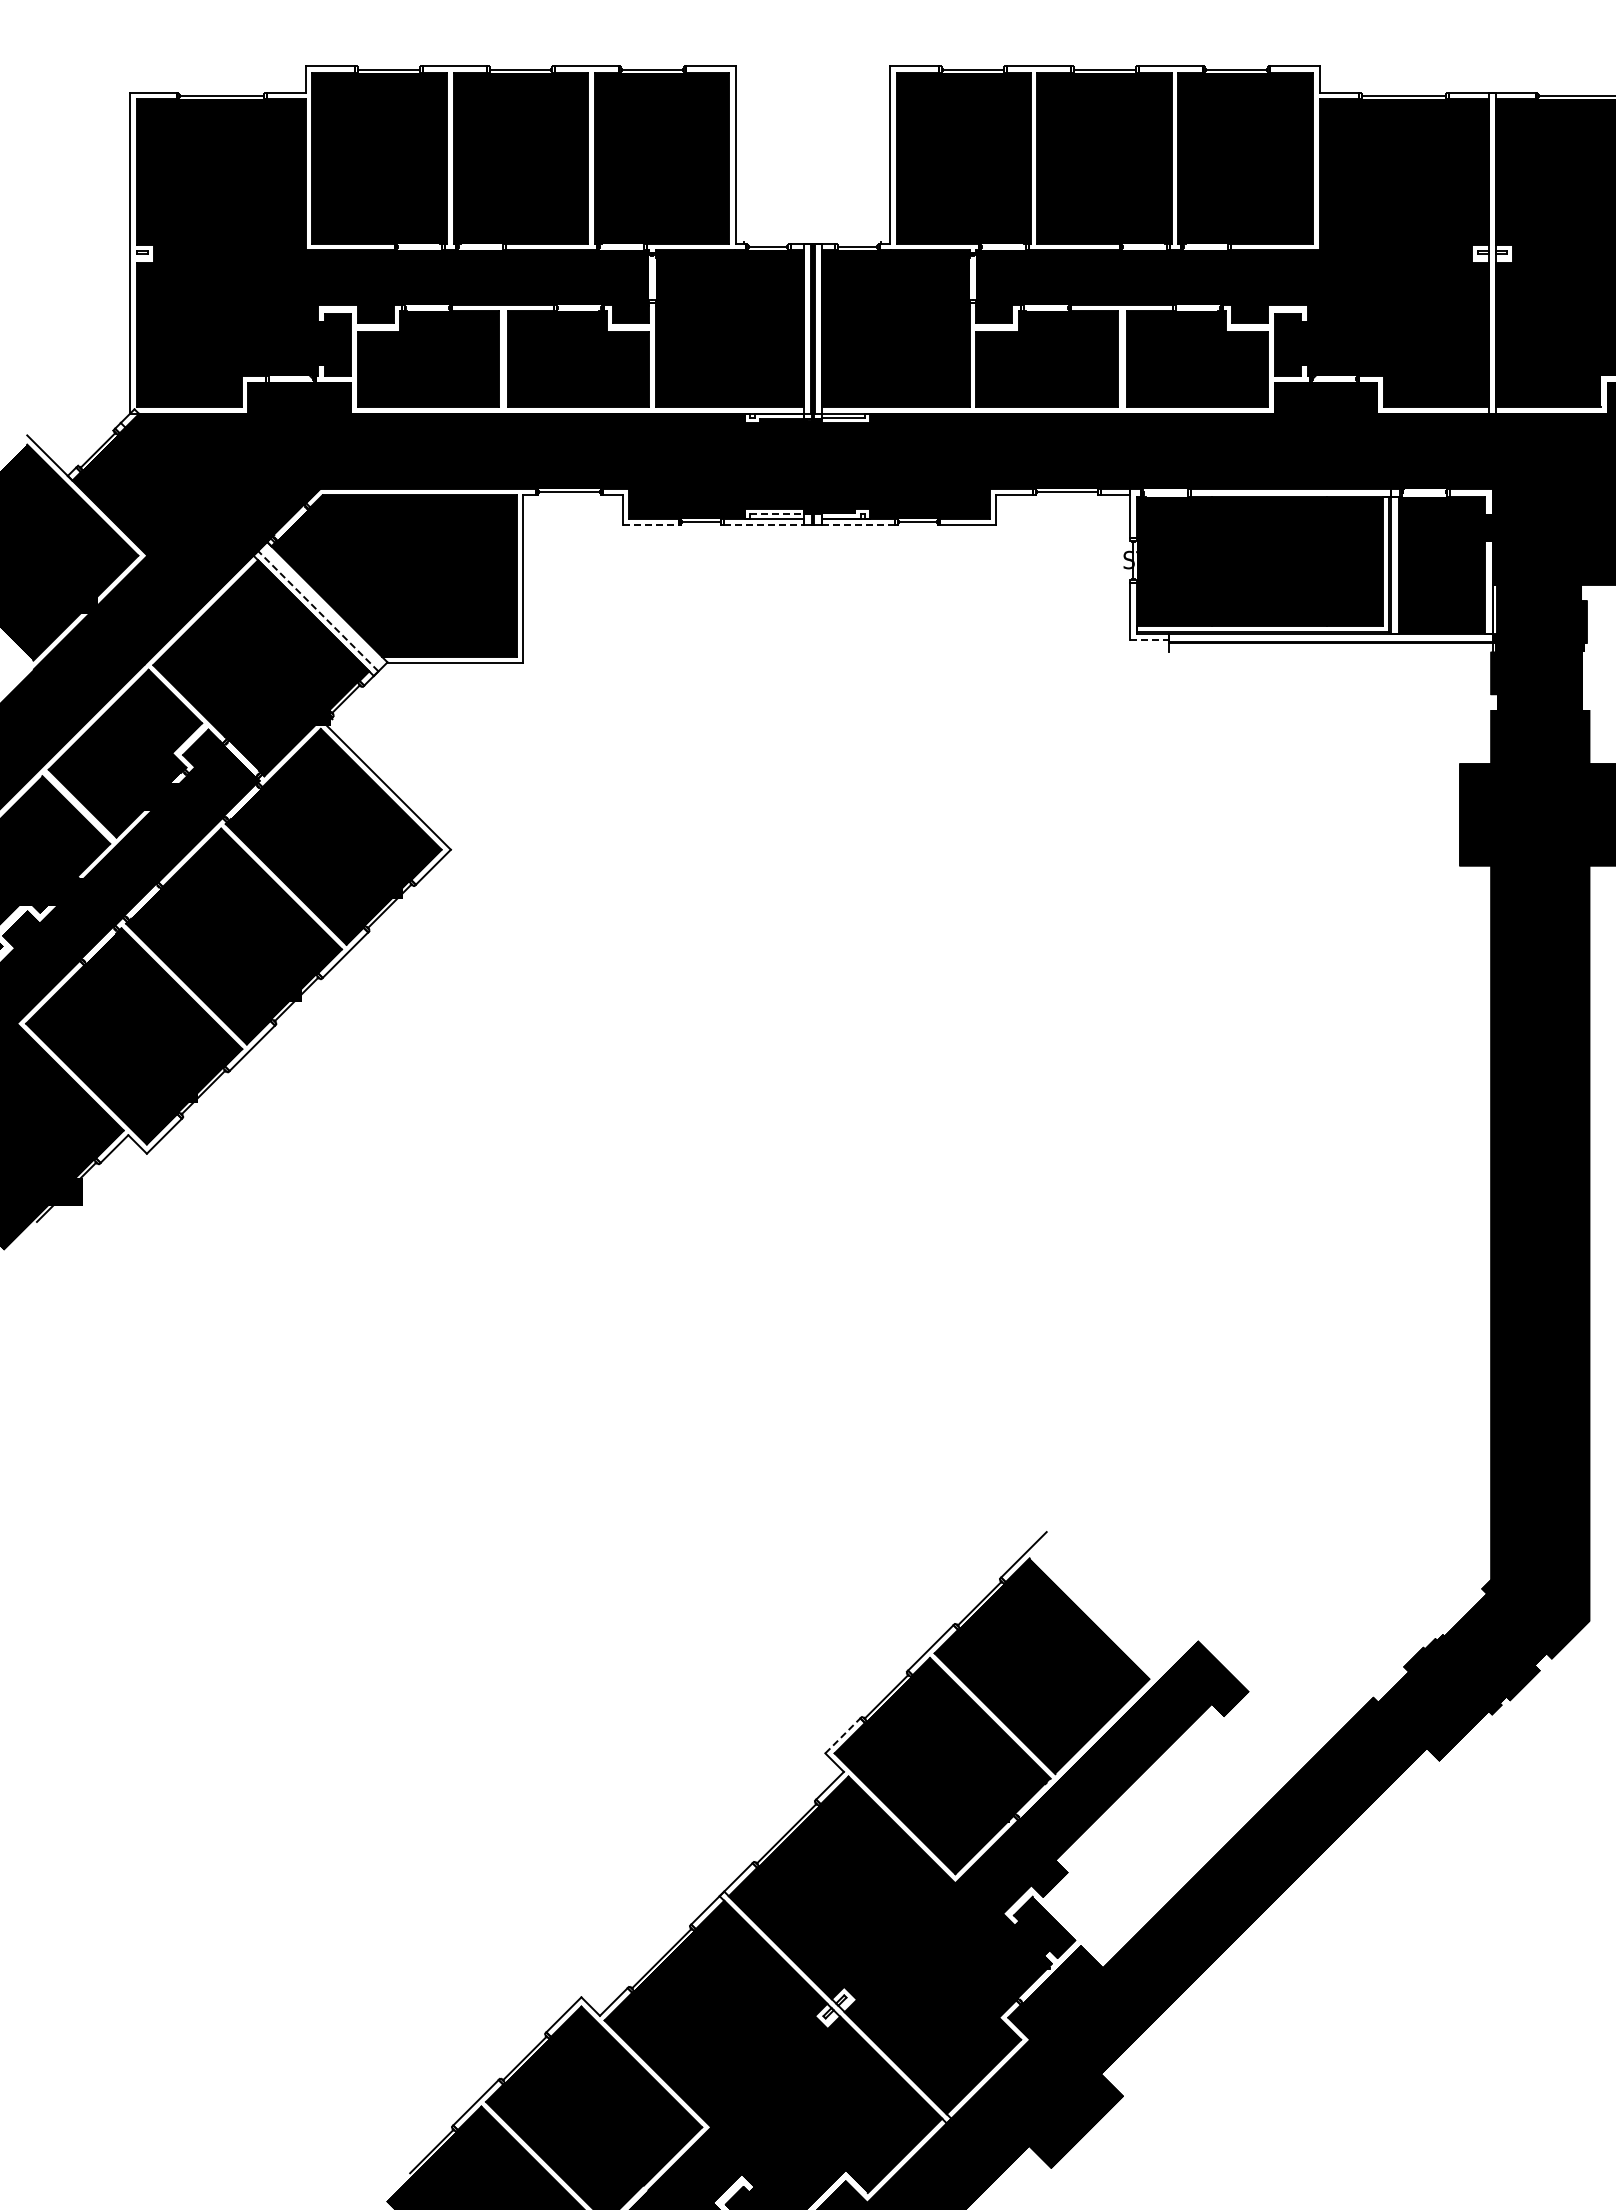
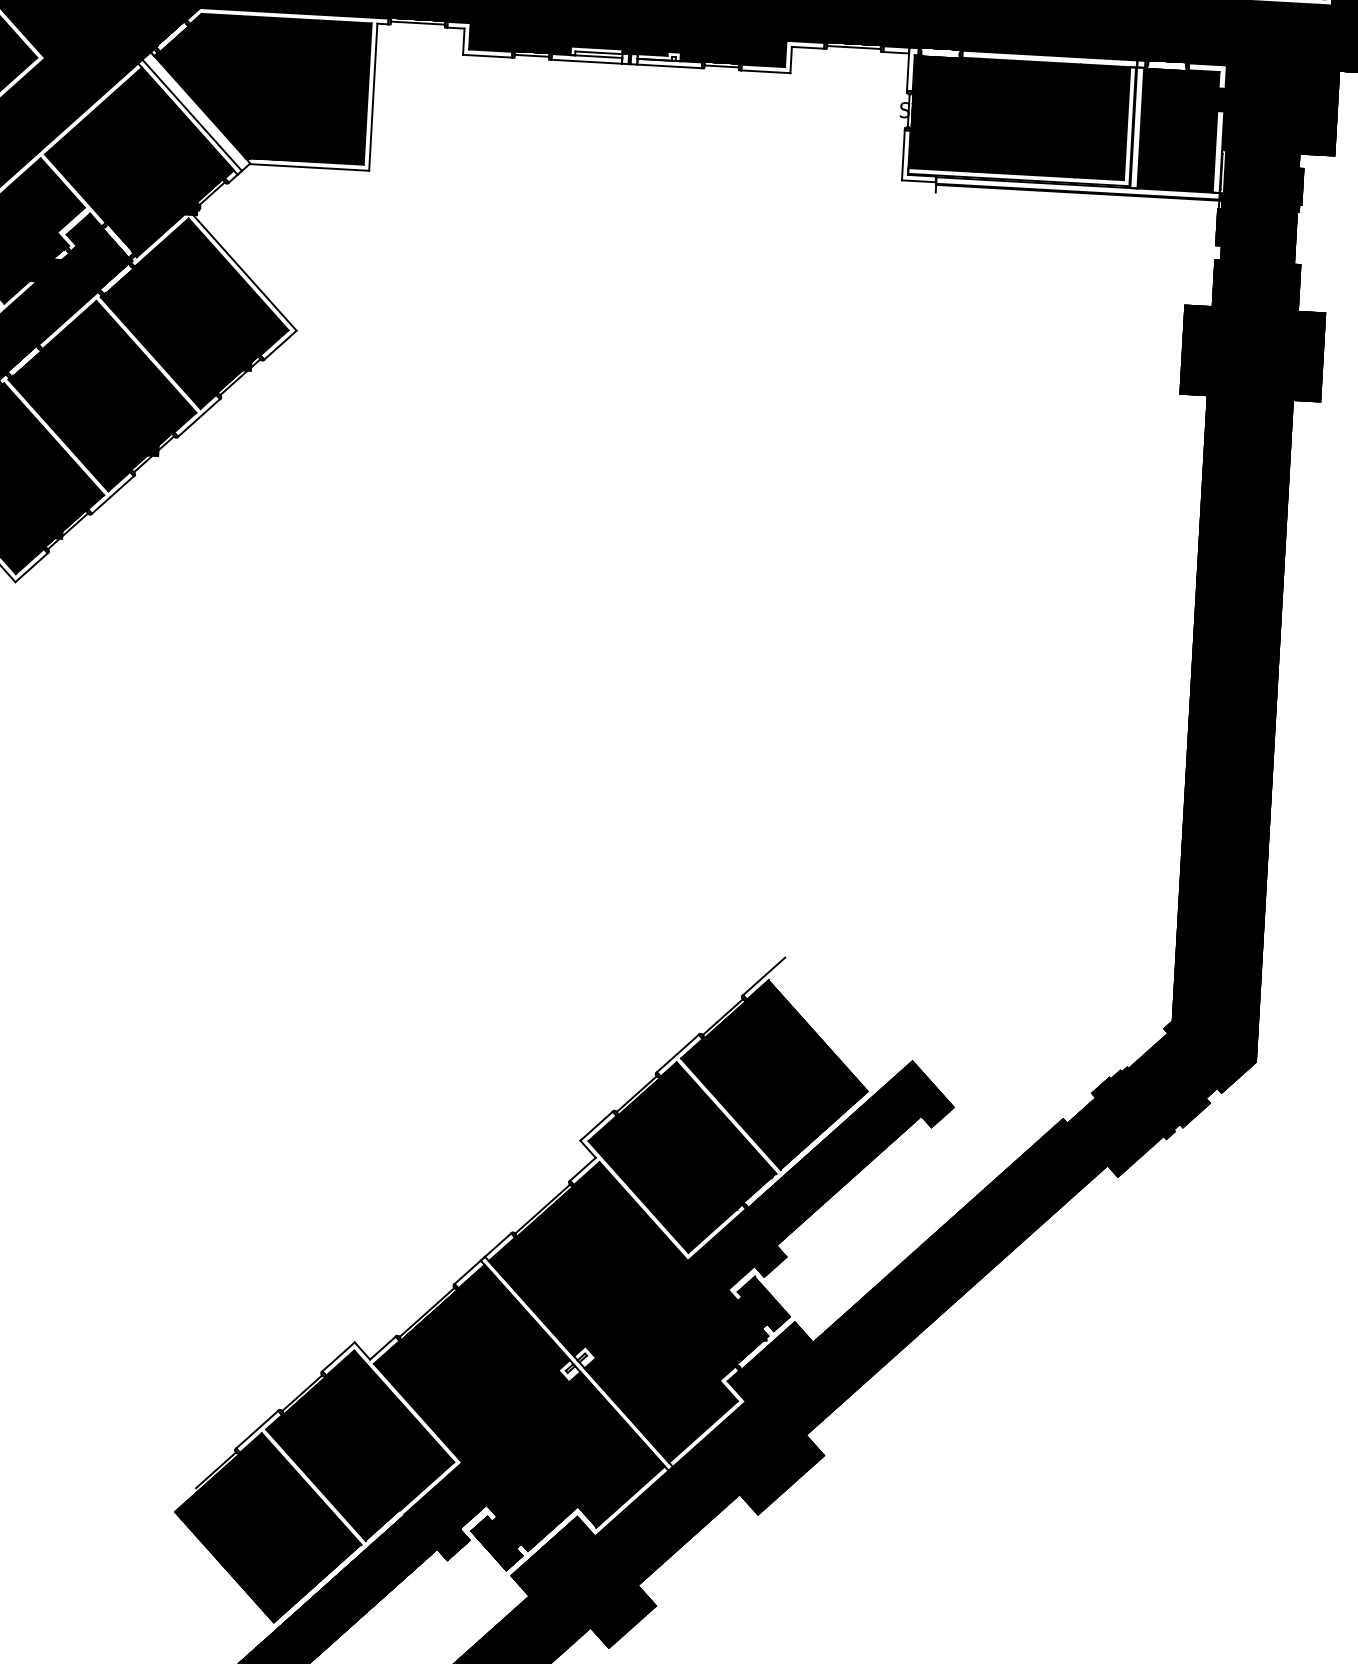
line: (777, 514) -> (599, 53), dashed -> solid
line: (651, 525) -> (488, 56), dashed -> solid
line: (764, 525) -> (587, 62), dashed -> solid
line: (858, 525) -> (669, 66), dashed -> solid
line: (317, 610) -> (191, 114), dashed -> solid
line: (1149, 640) -> (918, 181), dashed -> solid
line: (842, 1735) -> (596, 1125), dashed -> solid

